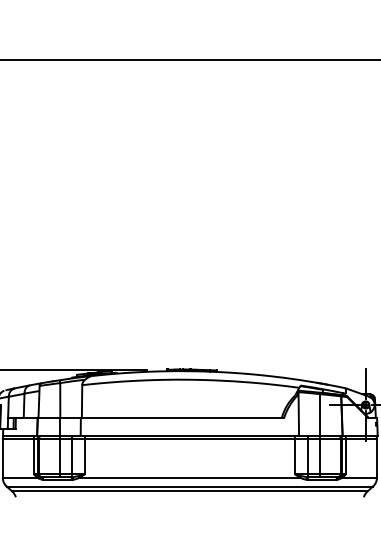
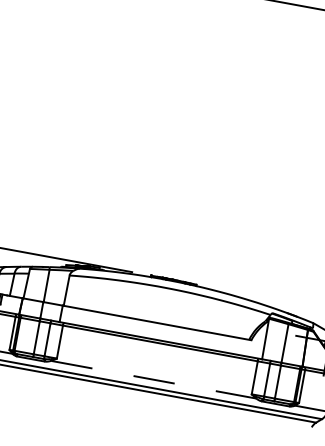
line: (190, 477) -> (154, 379), solid -> dashed

